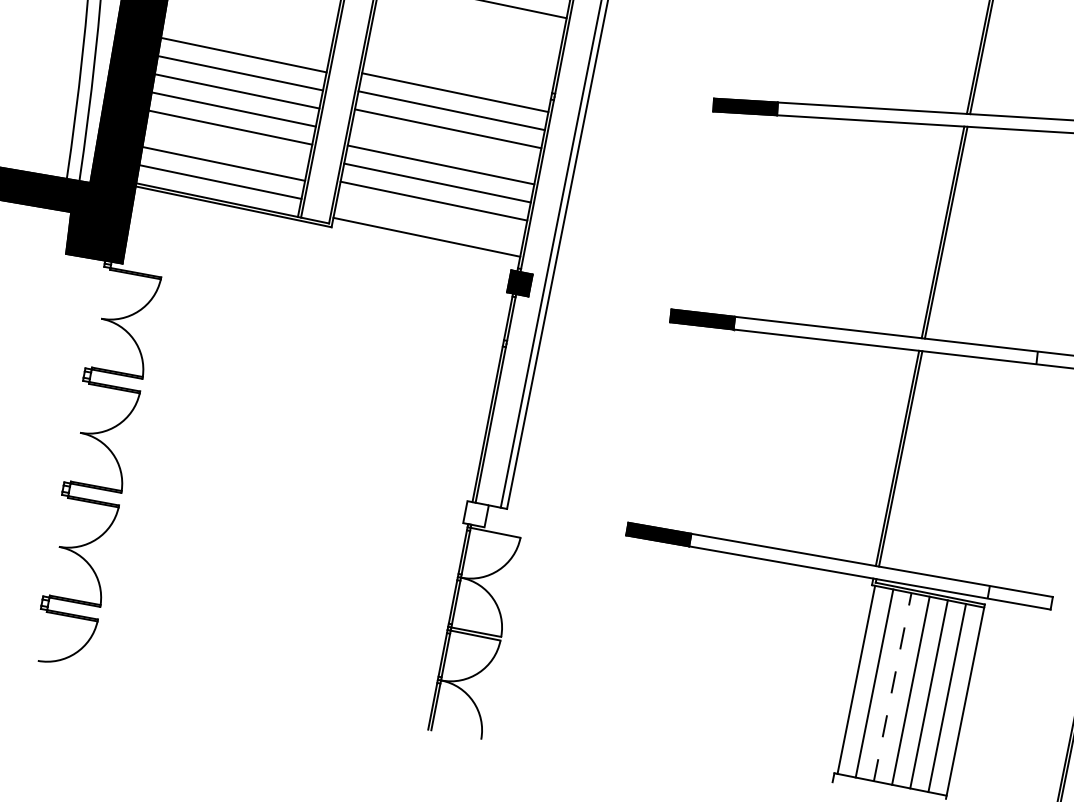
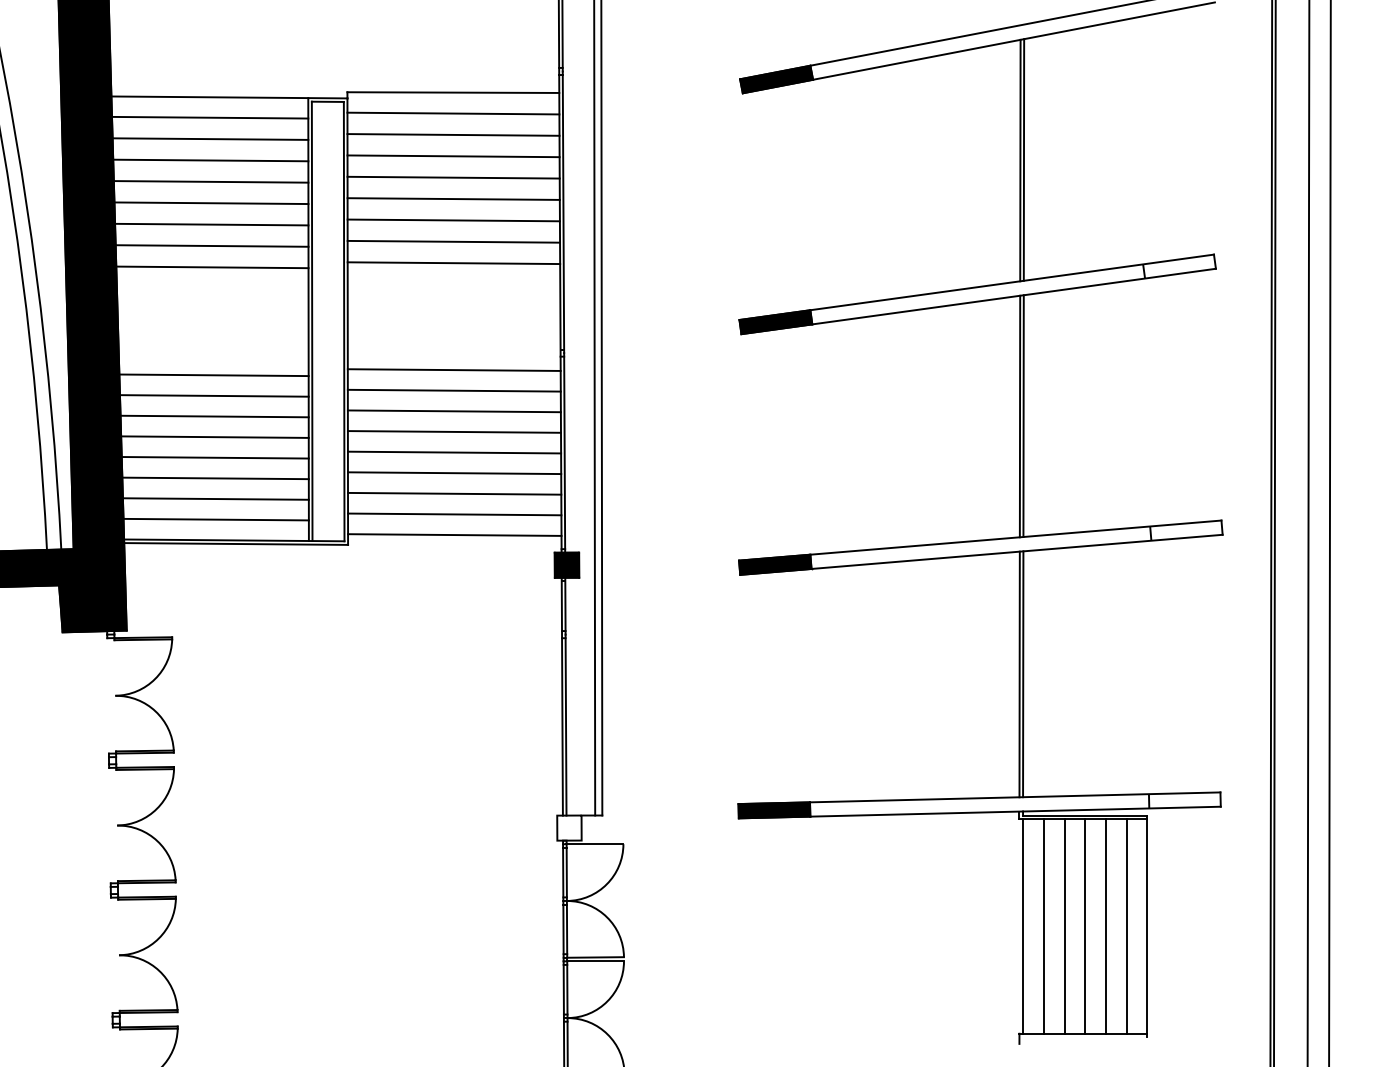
line: (226, 145) -> (214, 478), added
line: (444, 146) -> (454, 431), added
line: (430, 219) -> (454, 514), added
line: (892, 686) -> (1064, 925), dashed -> solid

